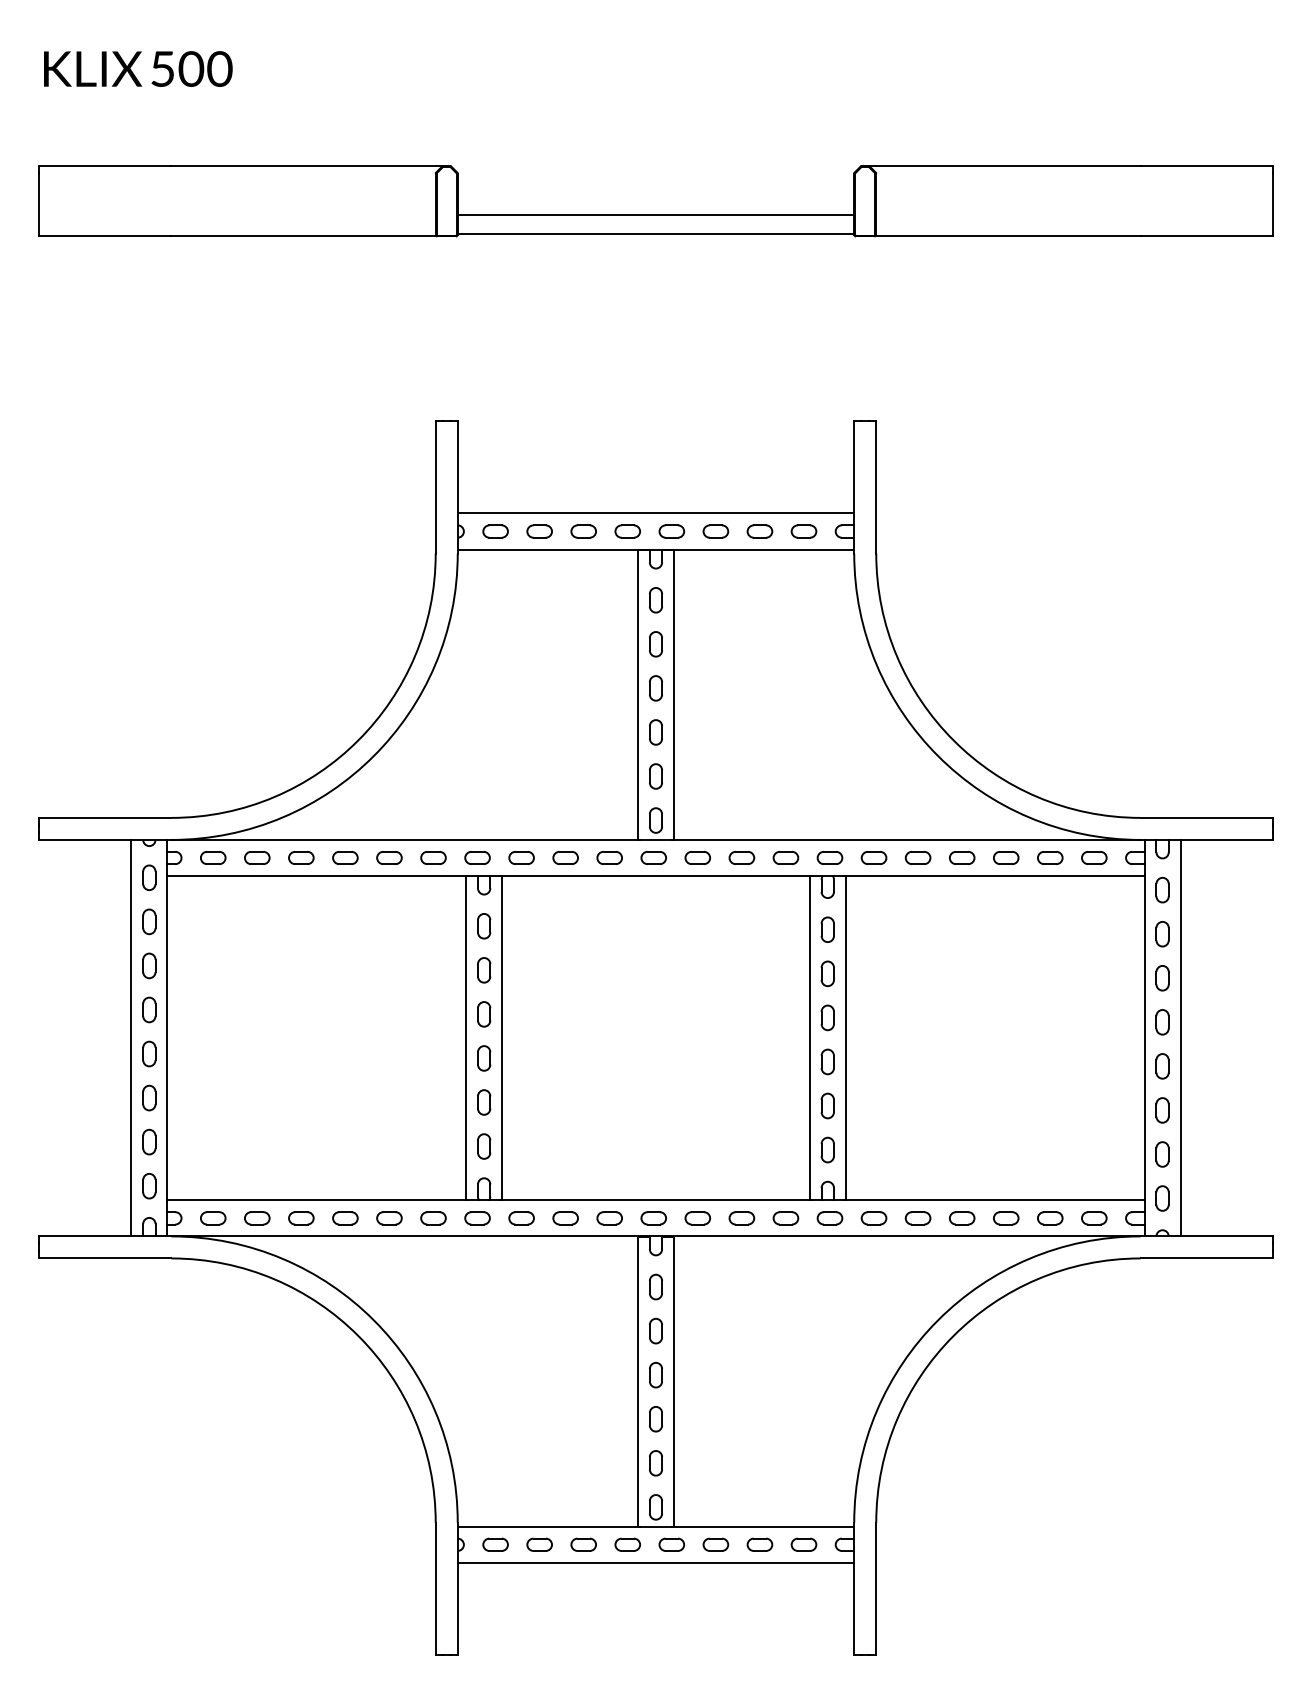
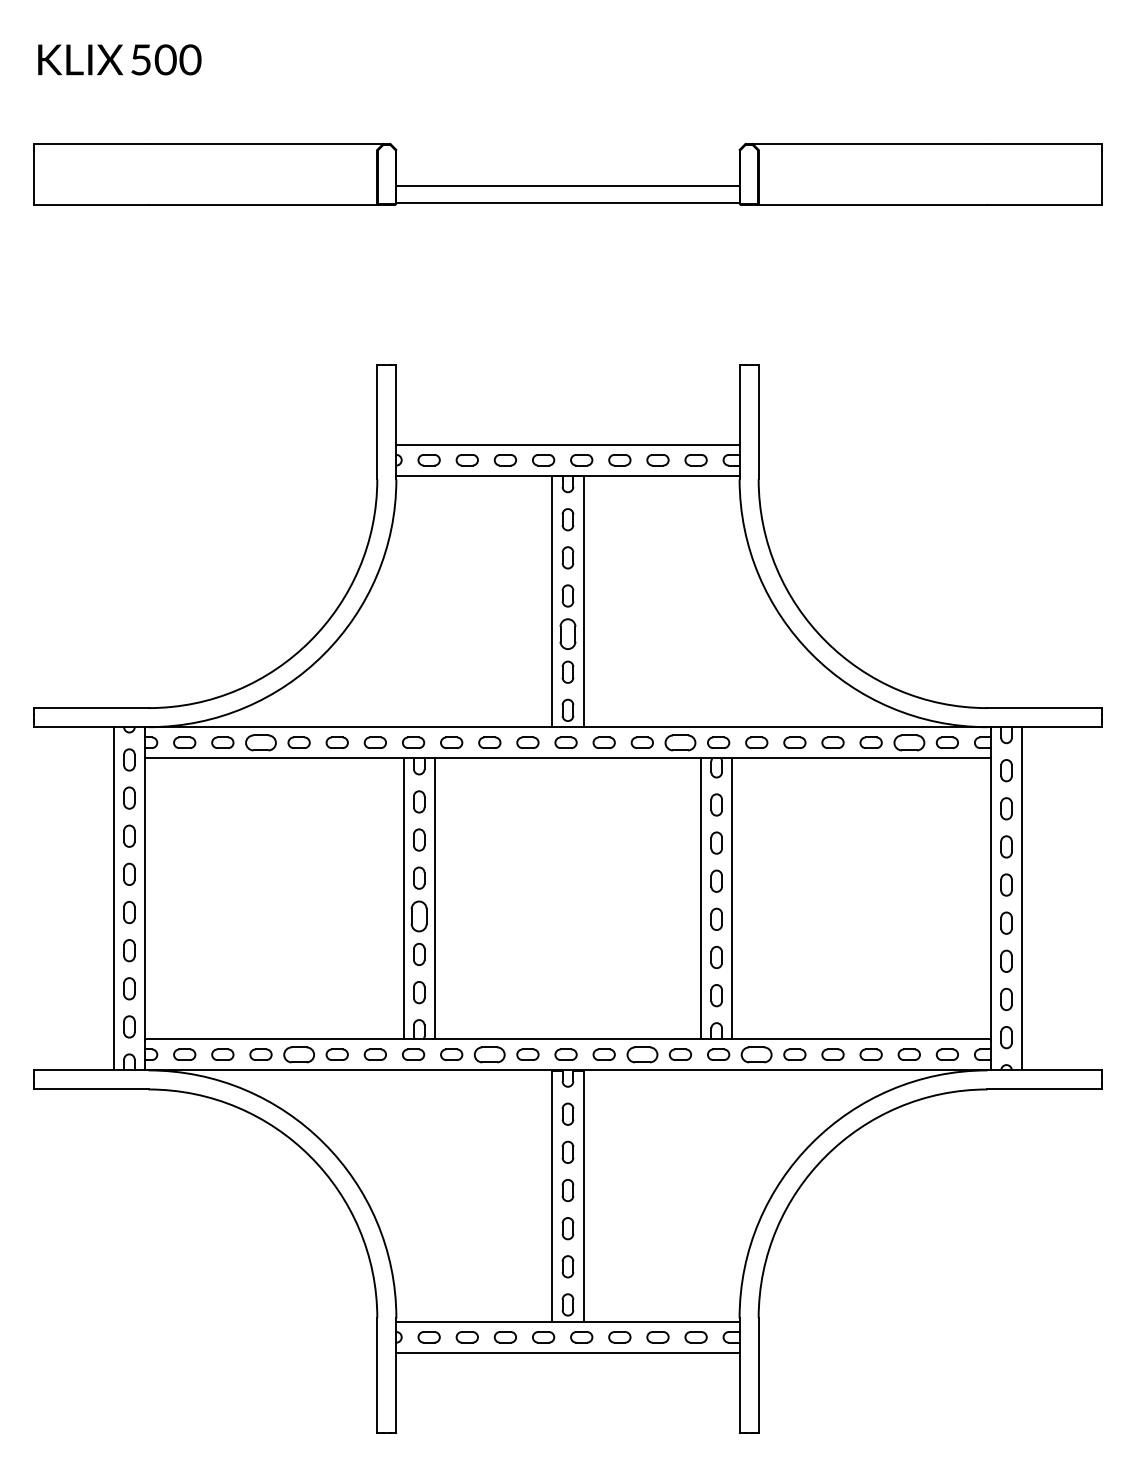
part: (655, 731) -> (567, 633), size x1.4
part: (300, 857) -> (260, 742), size x1.4
part: (785, 857) -> (680, 742), size x1.4
part: (1049, 857) -> (908, 742), size x1.4
part: (484, 1057) -> (419, 915), size x1.4
part: (344, 1218) -> (298, 1054), size x1.4
part: (565, 1218) -> (489, 1054), size x1.4
part: (740, 1218) -> (641, 1054), size x1.4
part: (873, 1218) -> (756, 1054), size x1.4

